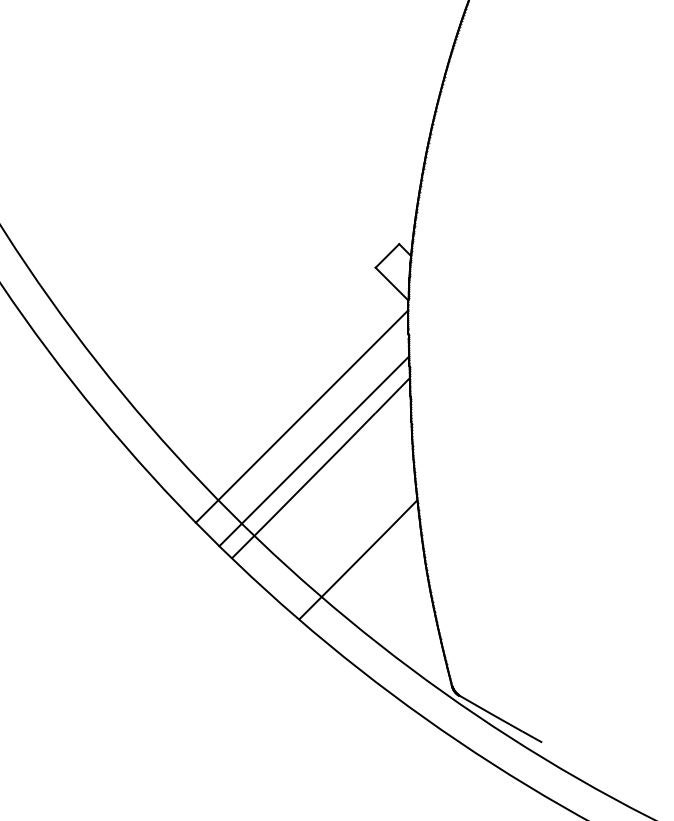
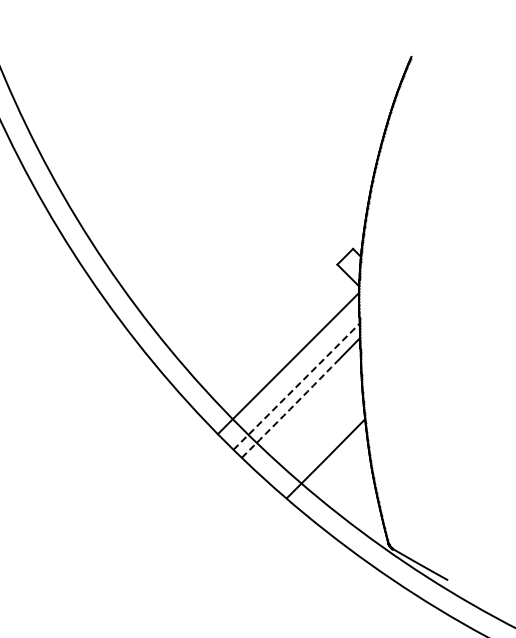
line: (314, 451) -> (296, 386), solid -> dashed
arc: (303, 485) -> (289, 409), solid -> dashed

